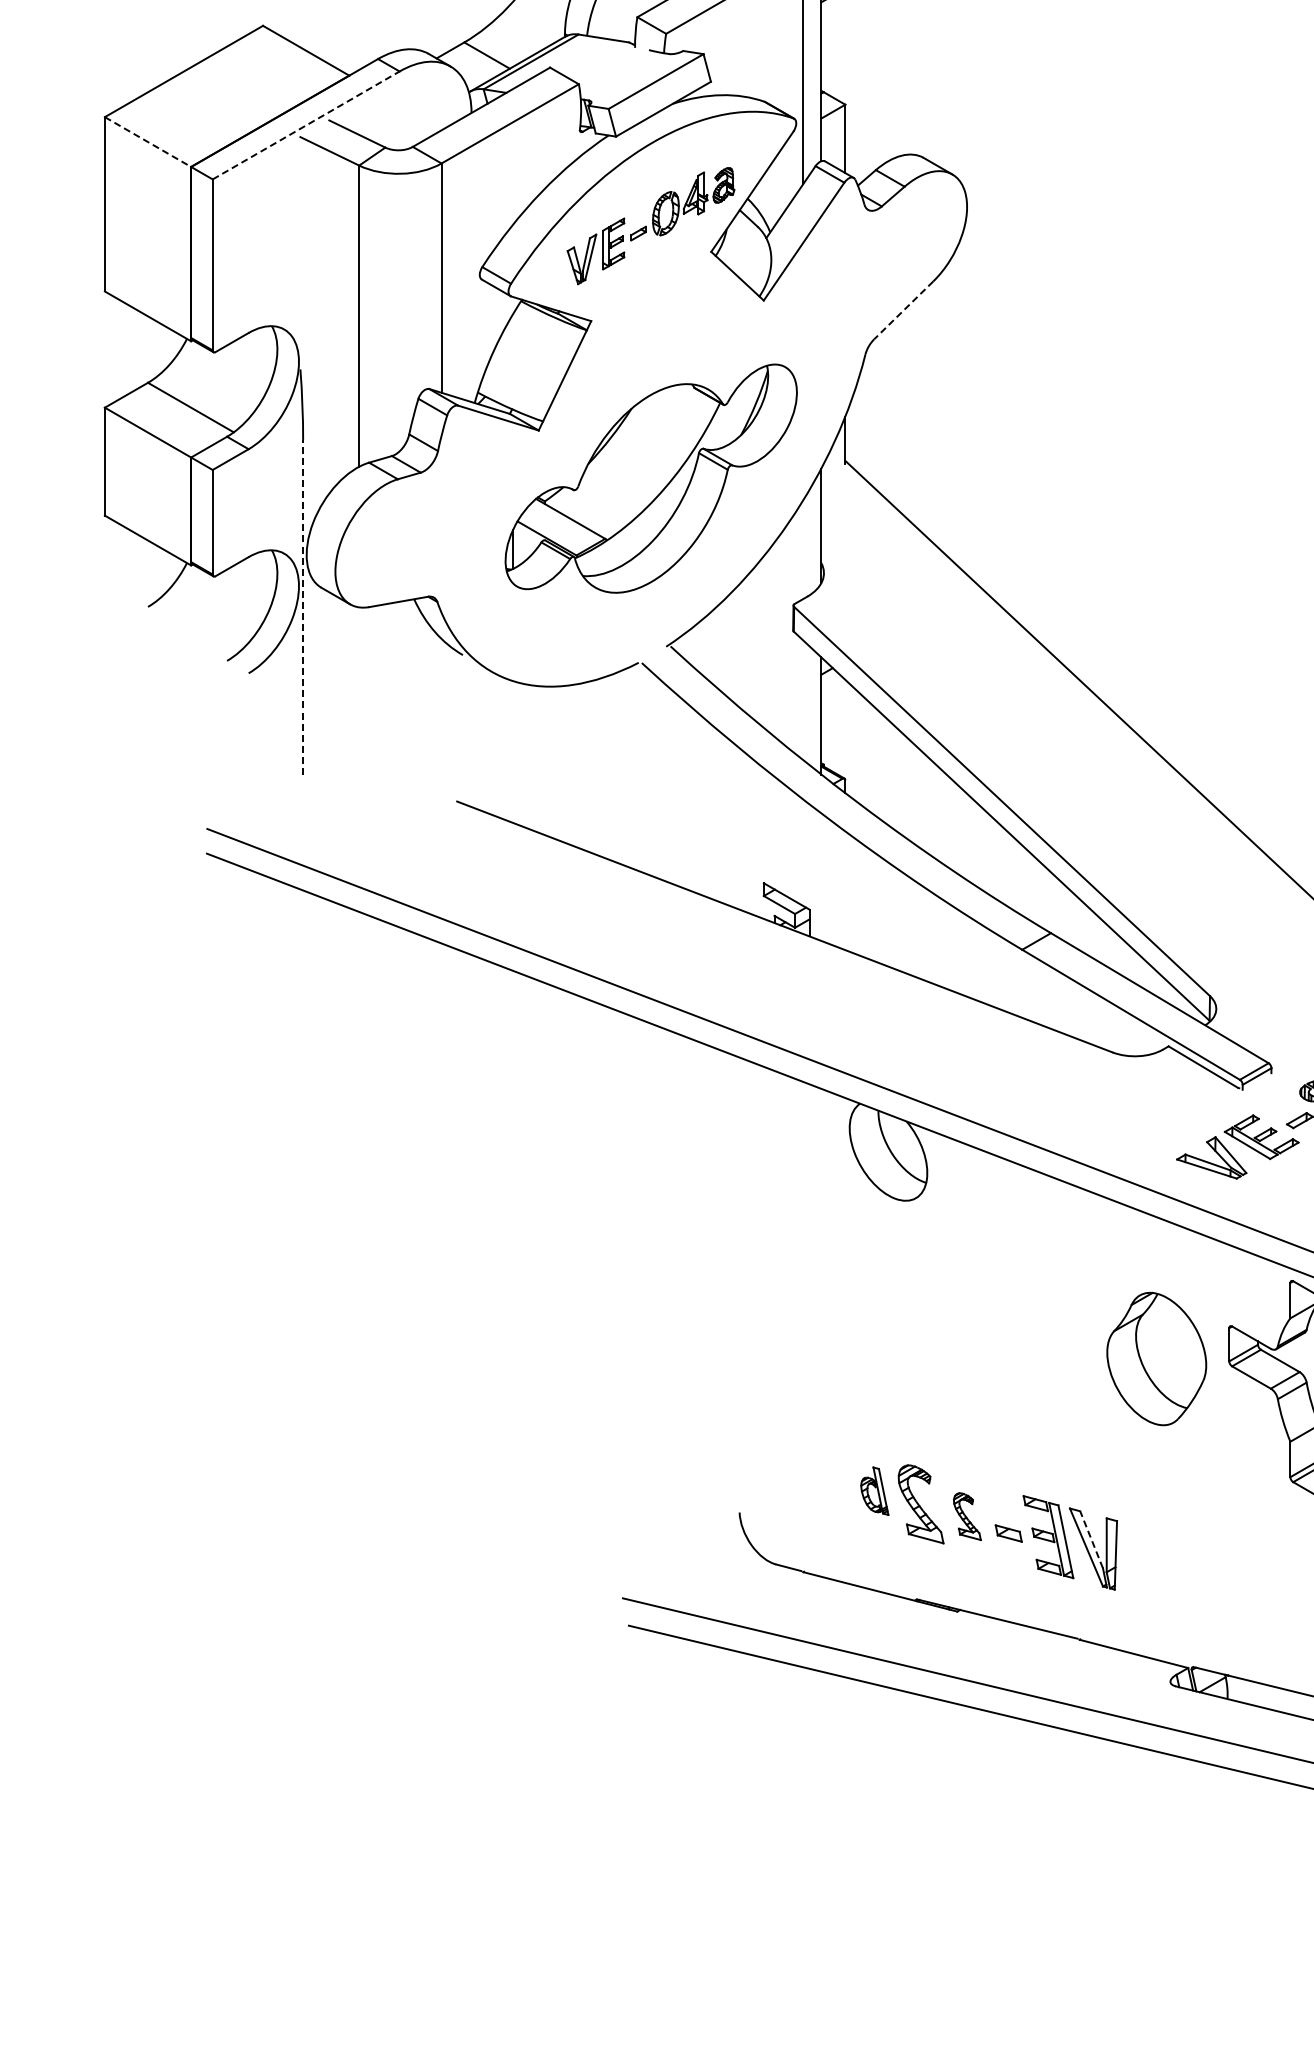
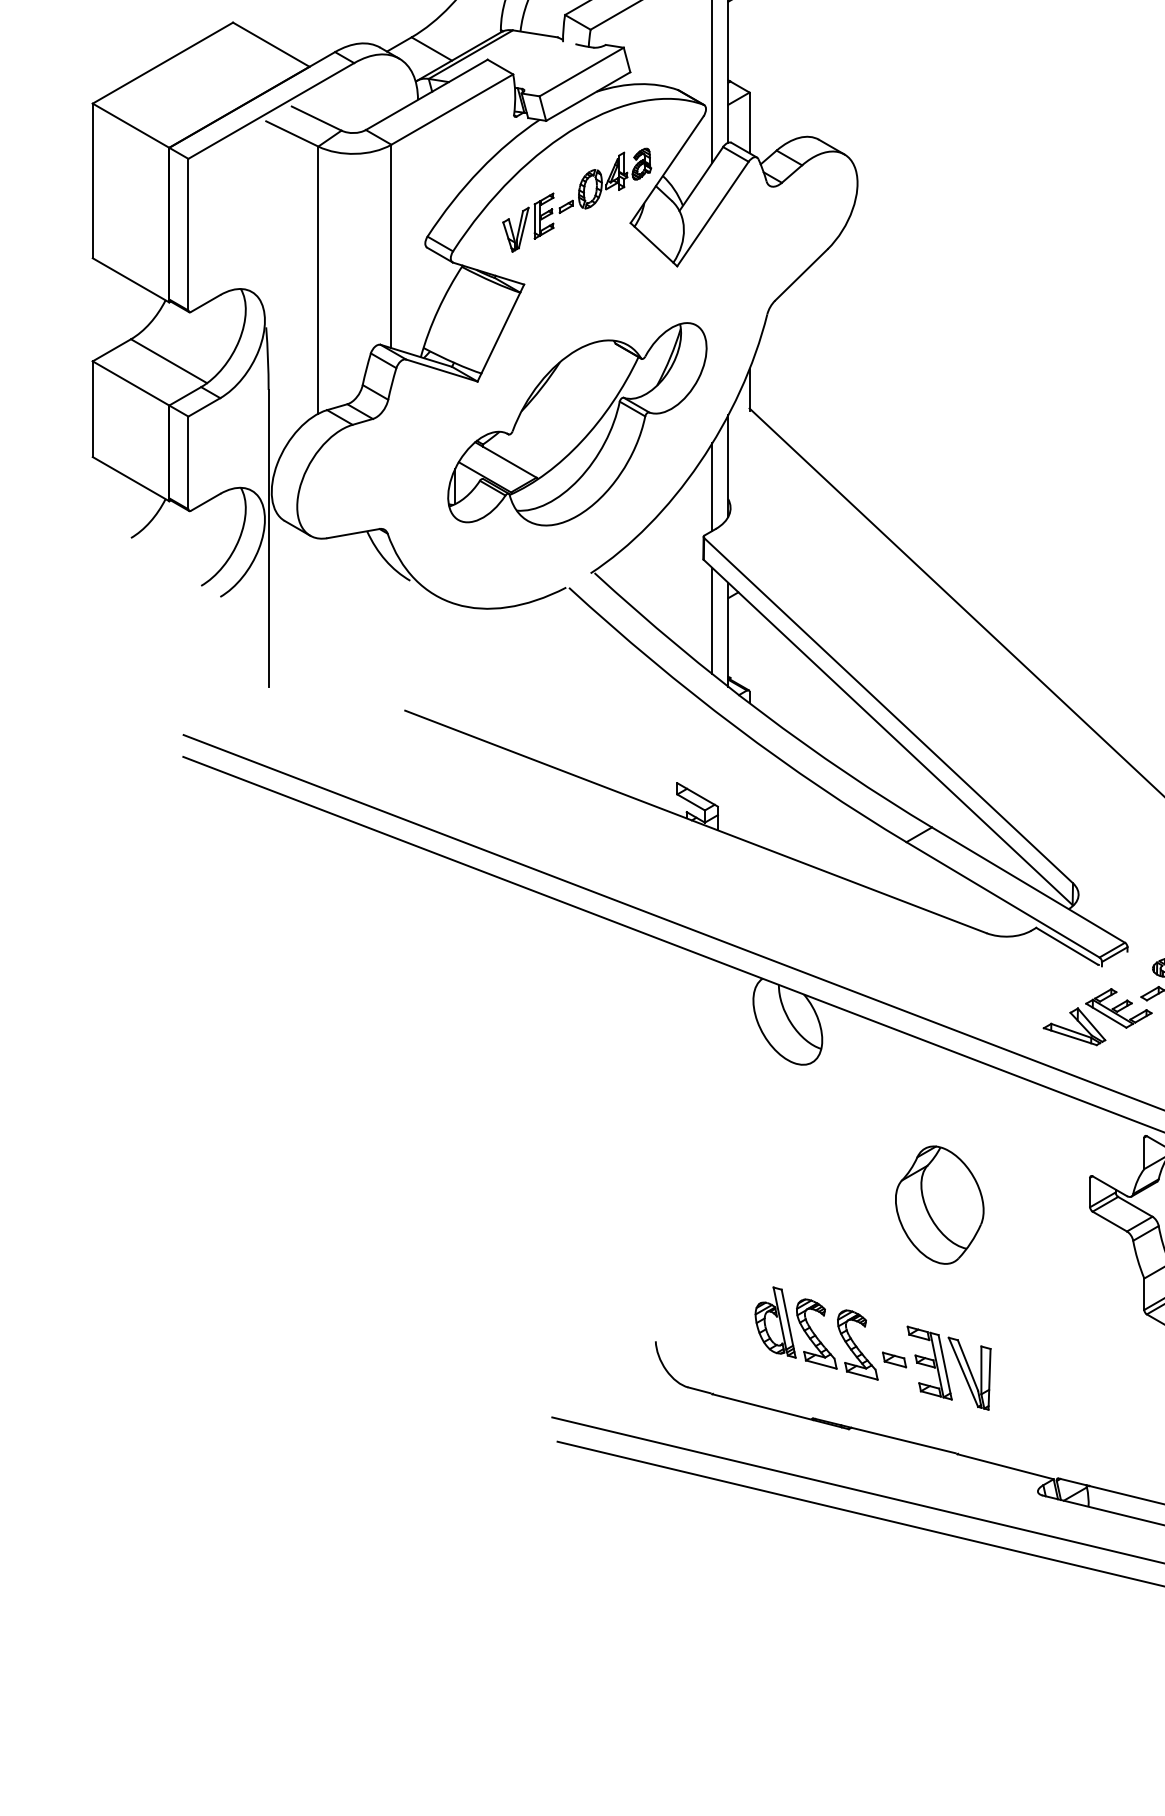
line: (306, 125) -> (271, 111), dashed -> solid
line: (148, 142) -> (131, 126), dashed -> solid
line: (903, 310) -> (801, 275), dashed -> solid
line: (803, 549) -> (712, 487), added
line: (303, 606) -> (268, 537), dashed -> solid
line: (803, 700) -> (712, 621), added
part: (1156, 1358) -> (939, 1204), moved
part: (874, 1490) -> (775, 1321), size x1.67
part: (967, 1516) -> (857, 1344), size x1.67
line: (1091, 1539) -> (967, 1365), dashed -> solid

